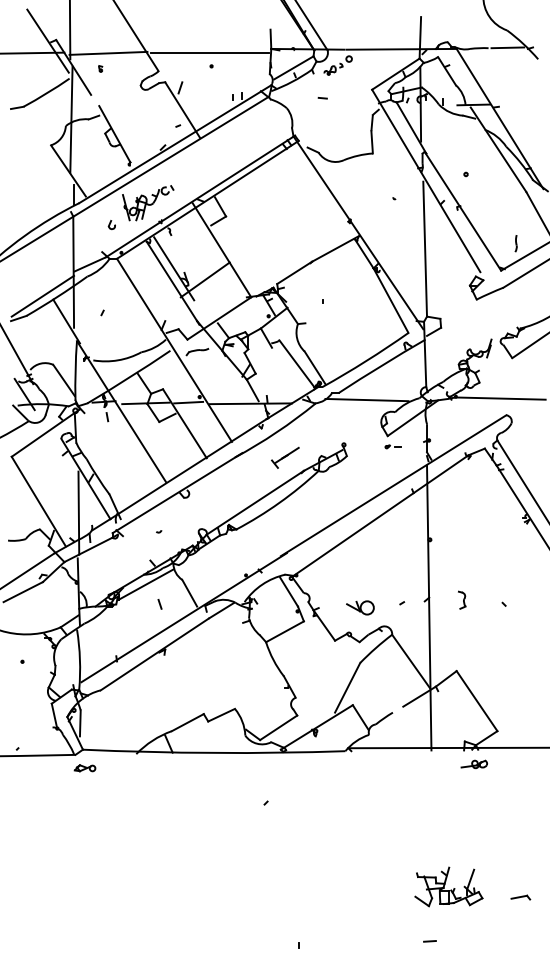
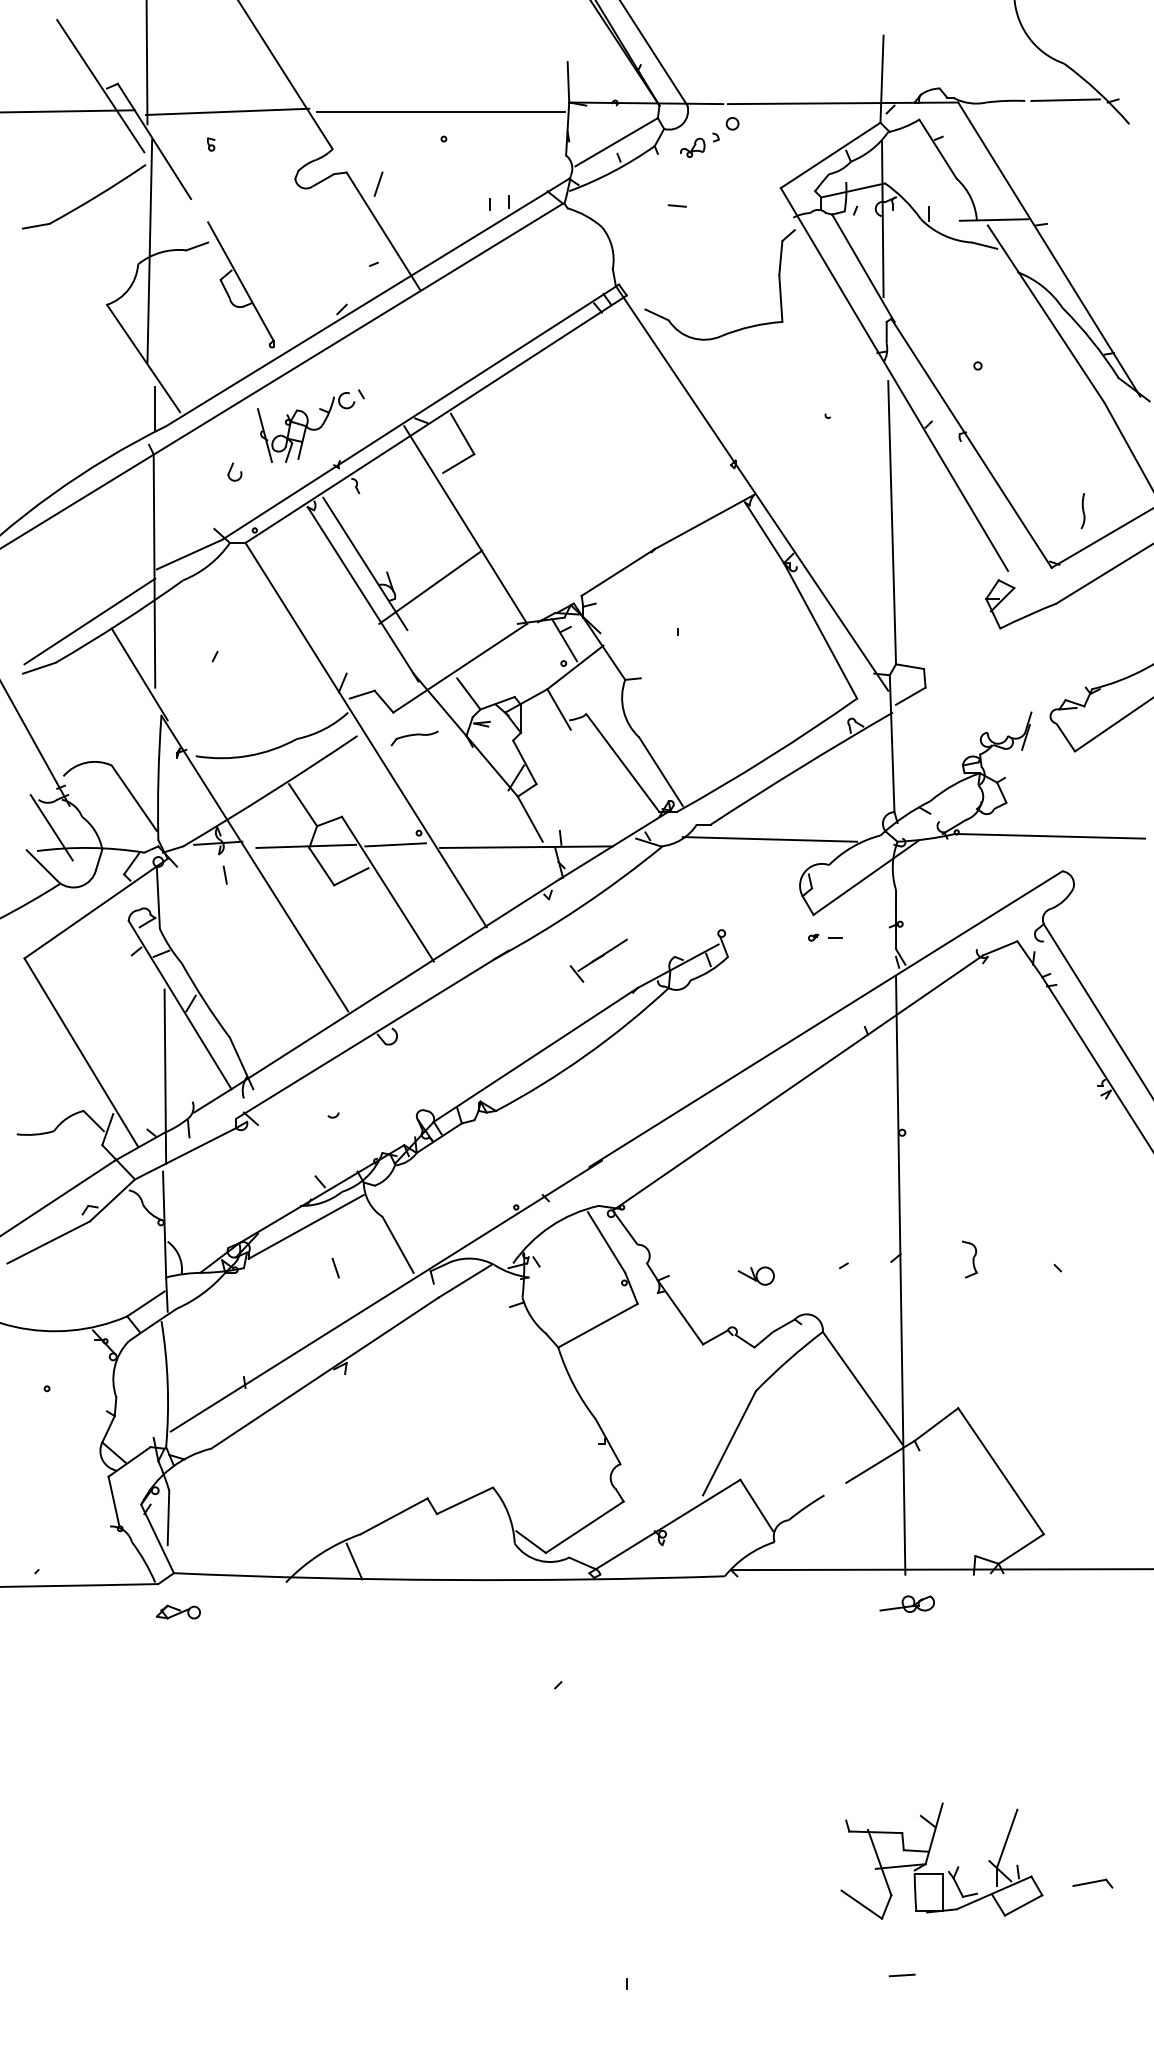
part: (360, 608) -> (756, 1276), size x0.62
part: (473, 764) -> (905, 1604), moved
part: (448, 886) -> (941, 1860), size x1.43

